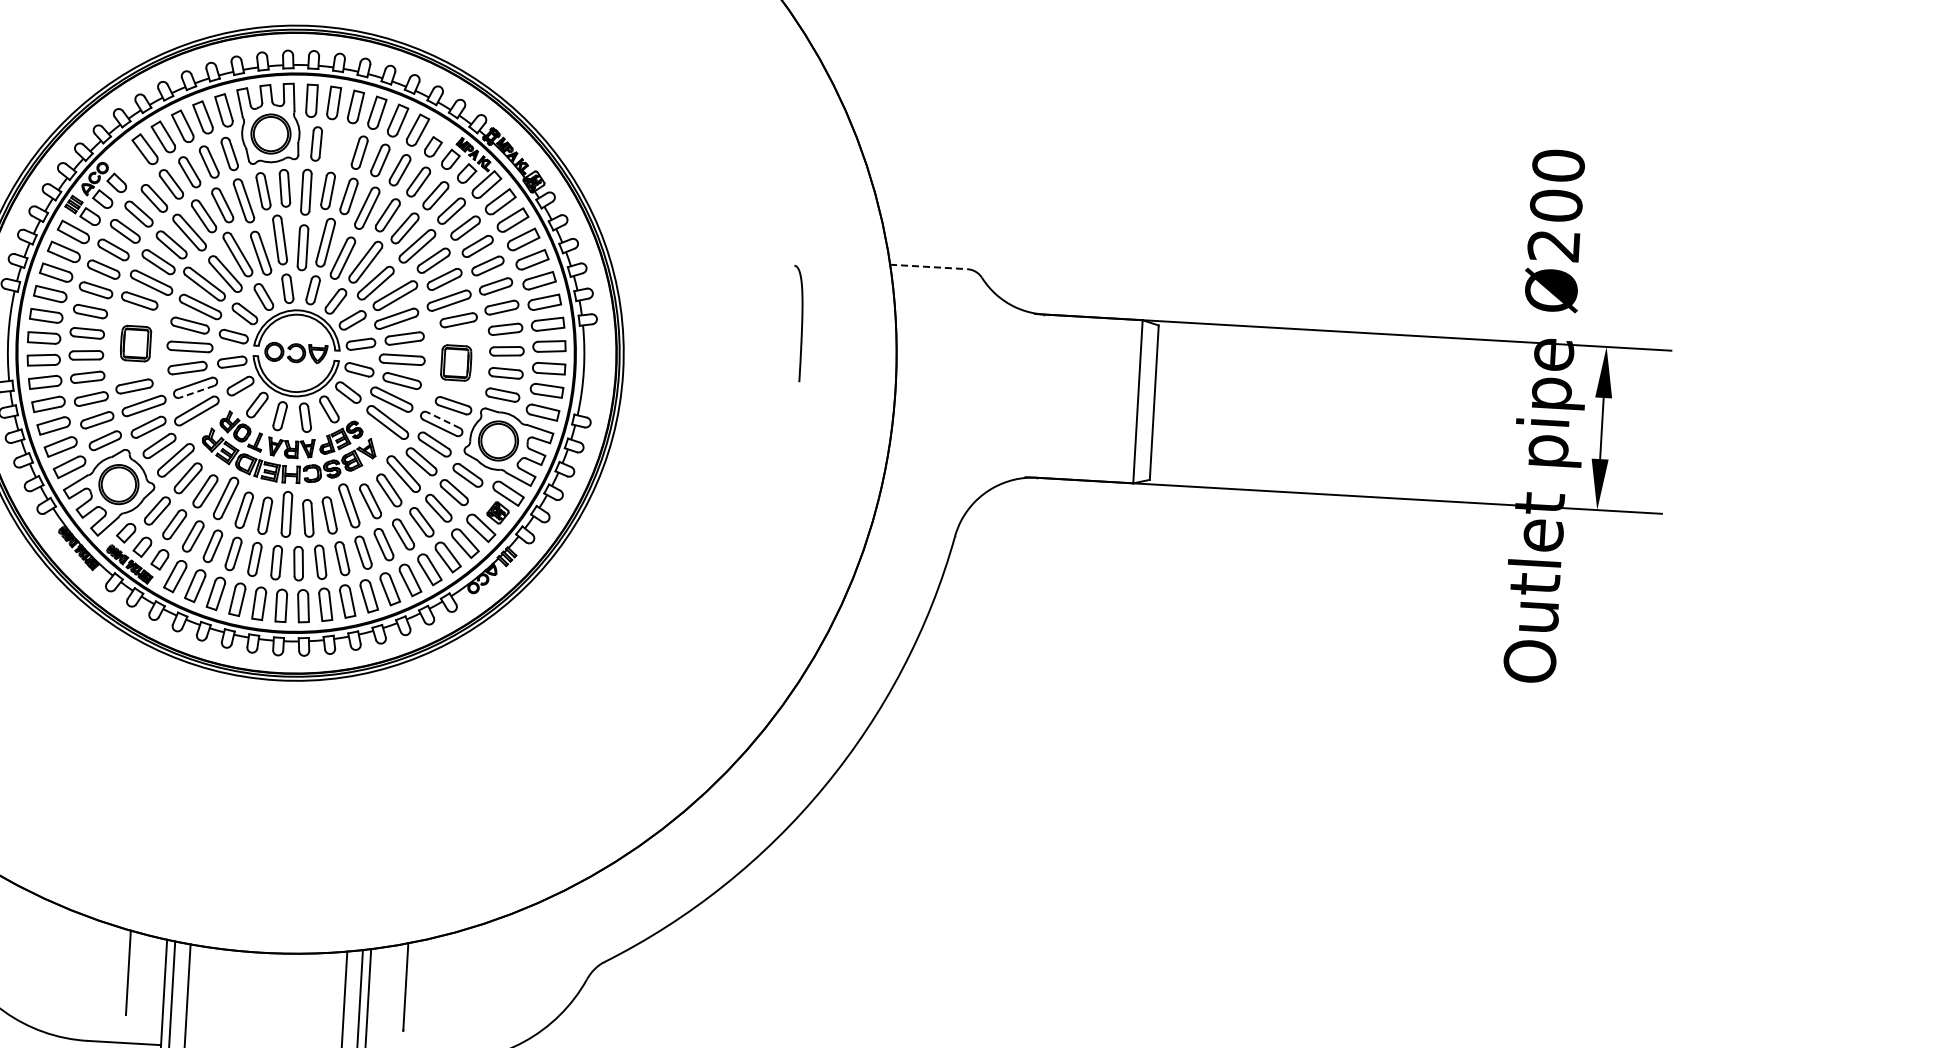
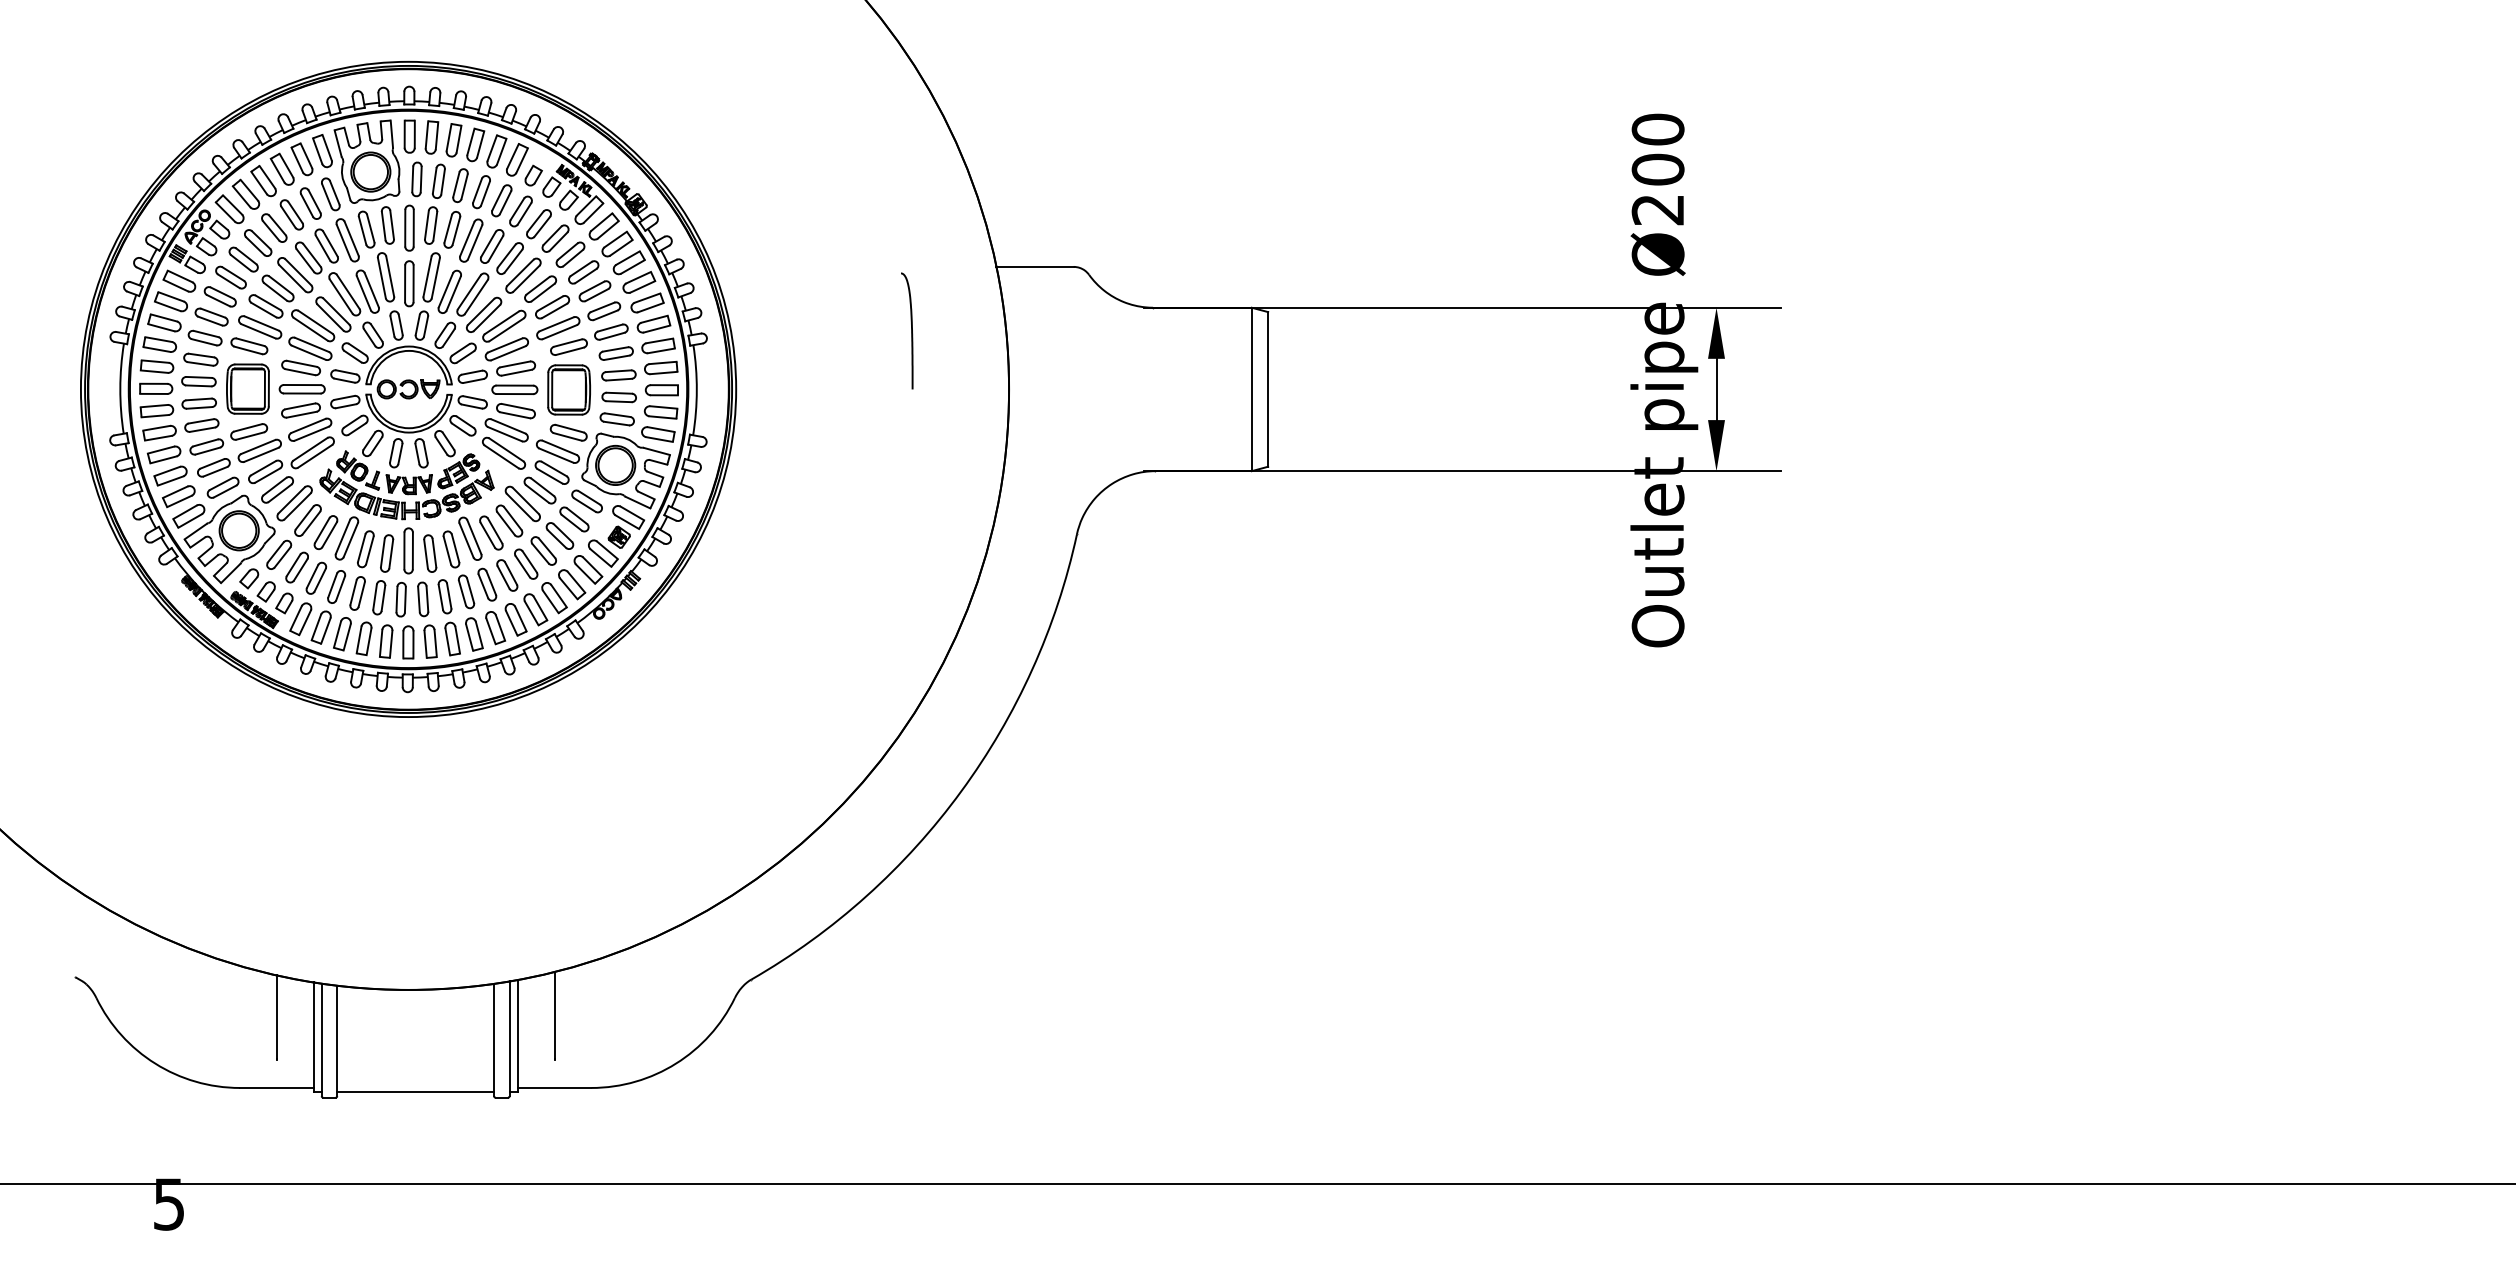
part: (338, 146) -> (438, 180), added
part: (127, 162) -> (229, 208), added
line: (929, 266) -> (1035, 266), dashed -> solid
part: (135, 343) -> (247, 388), size x1.43
part: (455, 362) -> (568, 389), size x1.43
line: (196, 391) -> (311, 433), dashed -> solid
line: (443, 419) -> (559, 447), dashed -> solid

